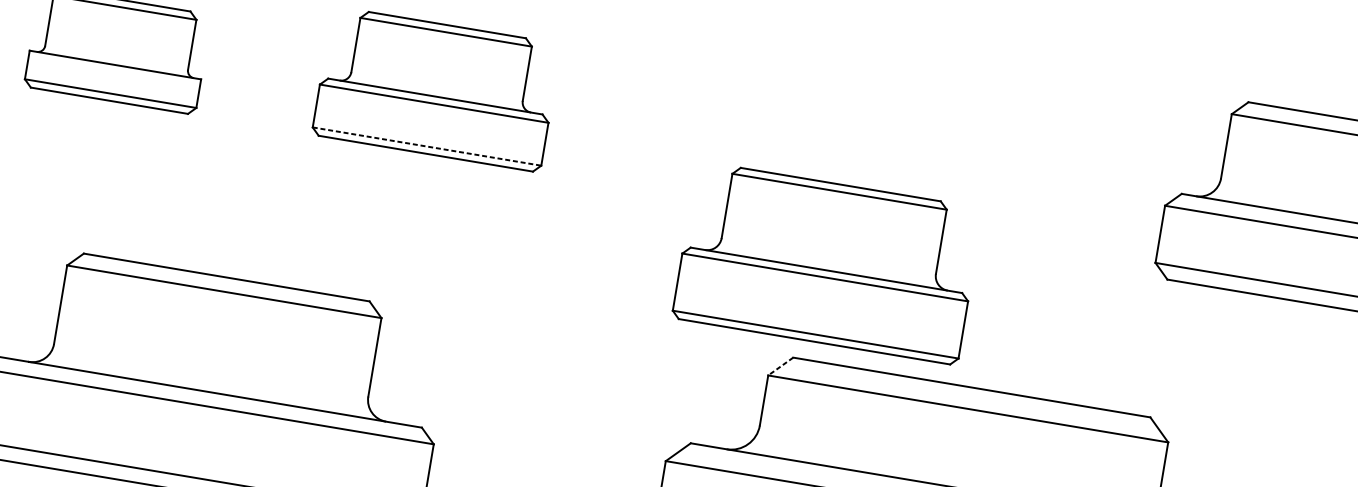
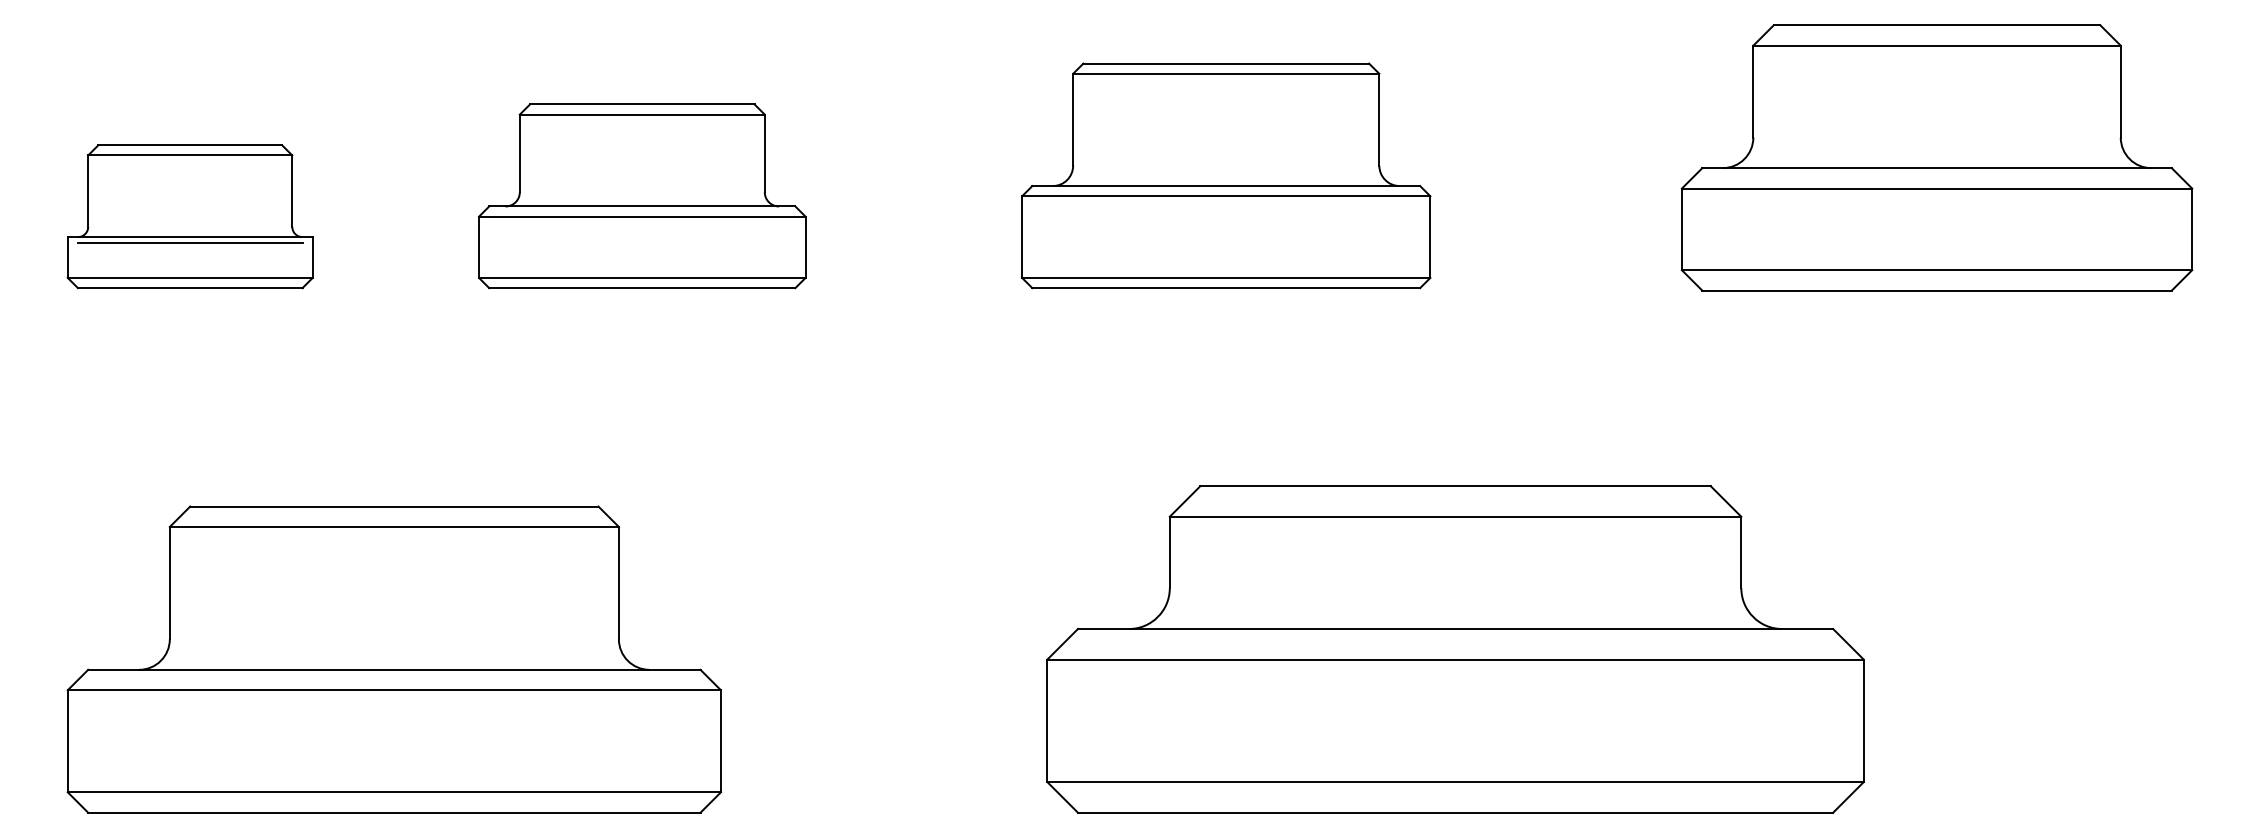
line: (114, 69) -> (190, 243), added
line: (427, 146) -> (642, 277), dashed -> solid
part: (827, 262) -> (1226, 175), moved
line: (781, 366) -> (1185, 501), dashed -> solid

